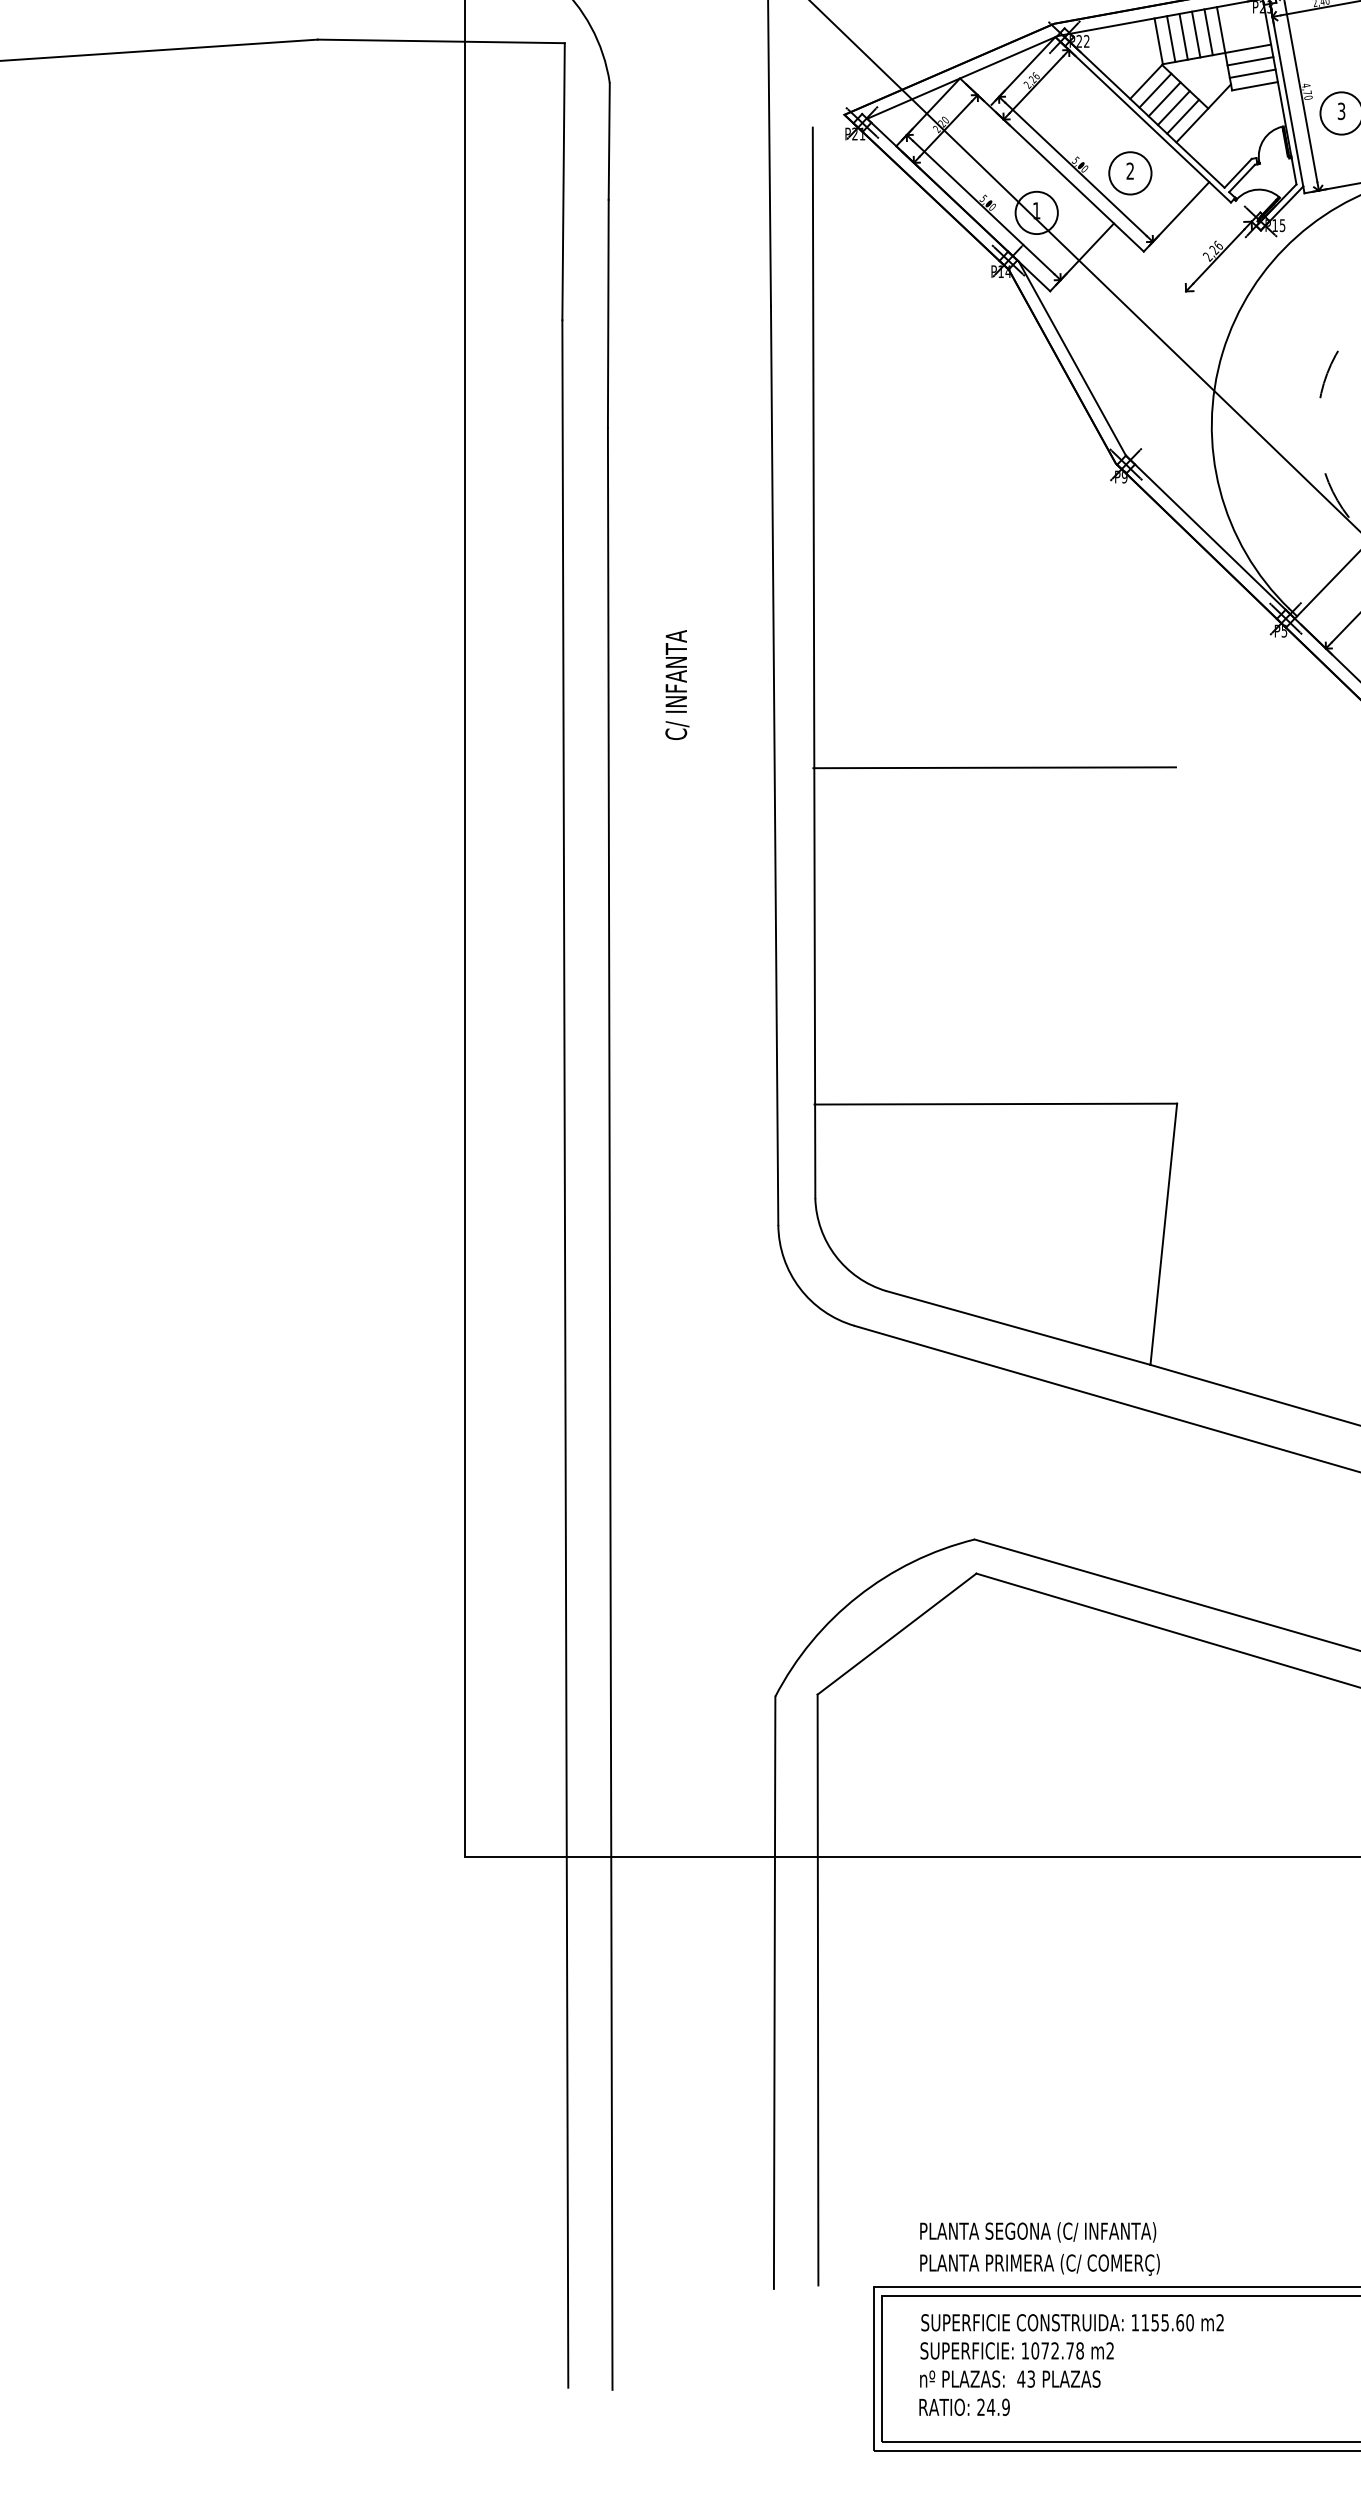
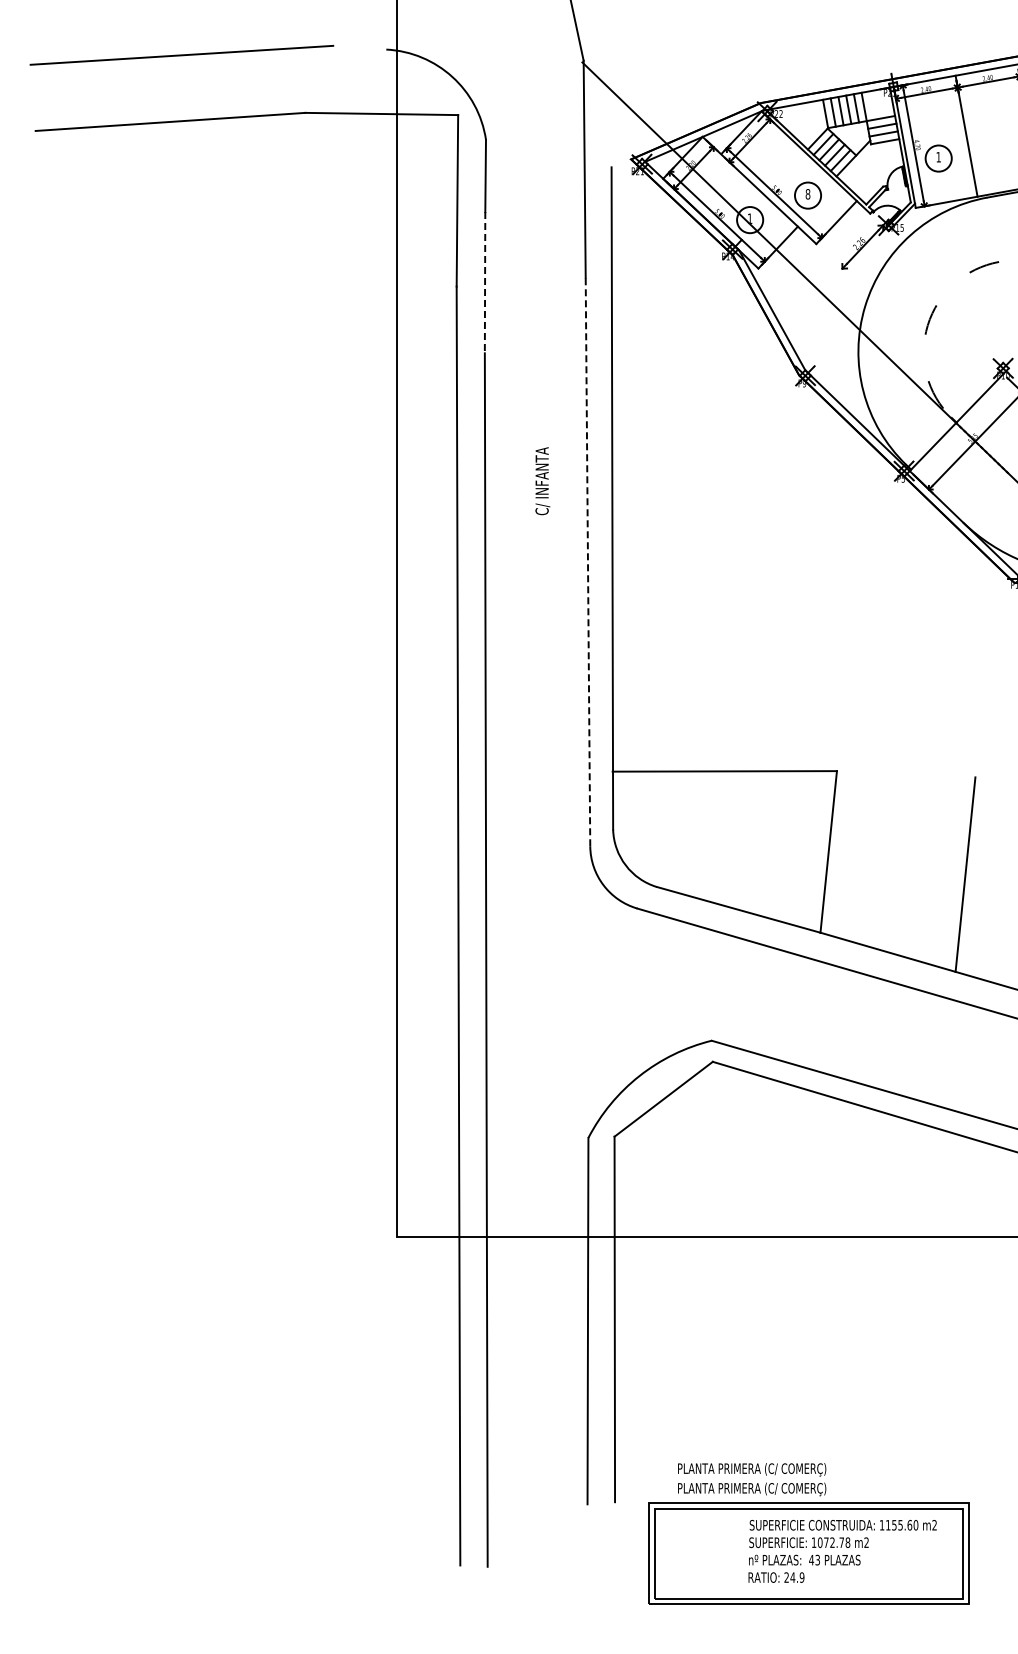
text: (1341, 110) -> (938, 156), 3 -> 1
text: (1129, 171) -> (807, 194), 2 -> 8
line: (608, 313) -> (485, 282), solid -> dashed
text: (676, 685) -> (542, 481), moved
line: (773, 764) -> (587, 561), solid -> dashed
line: (993, 768) -> (723, 563), removed
text: (1072, 2232) -> (772, 1469), PLANTA SEGONA (C/ INFANTA) -> PLANTA PRIMERA (C/ COMERÇ)
text: (1071, 2365) -> (842, 1551), moved

